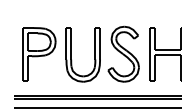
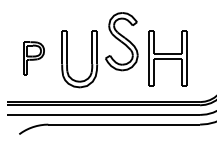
part: (38, 54) -> (33, 58), size x0.6
part: (123, 54) -> (121, 41), moved

